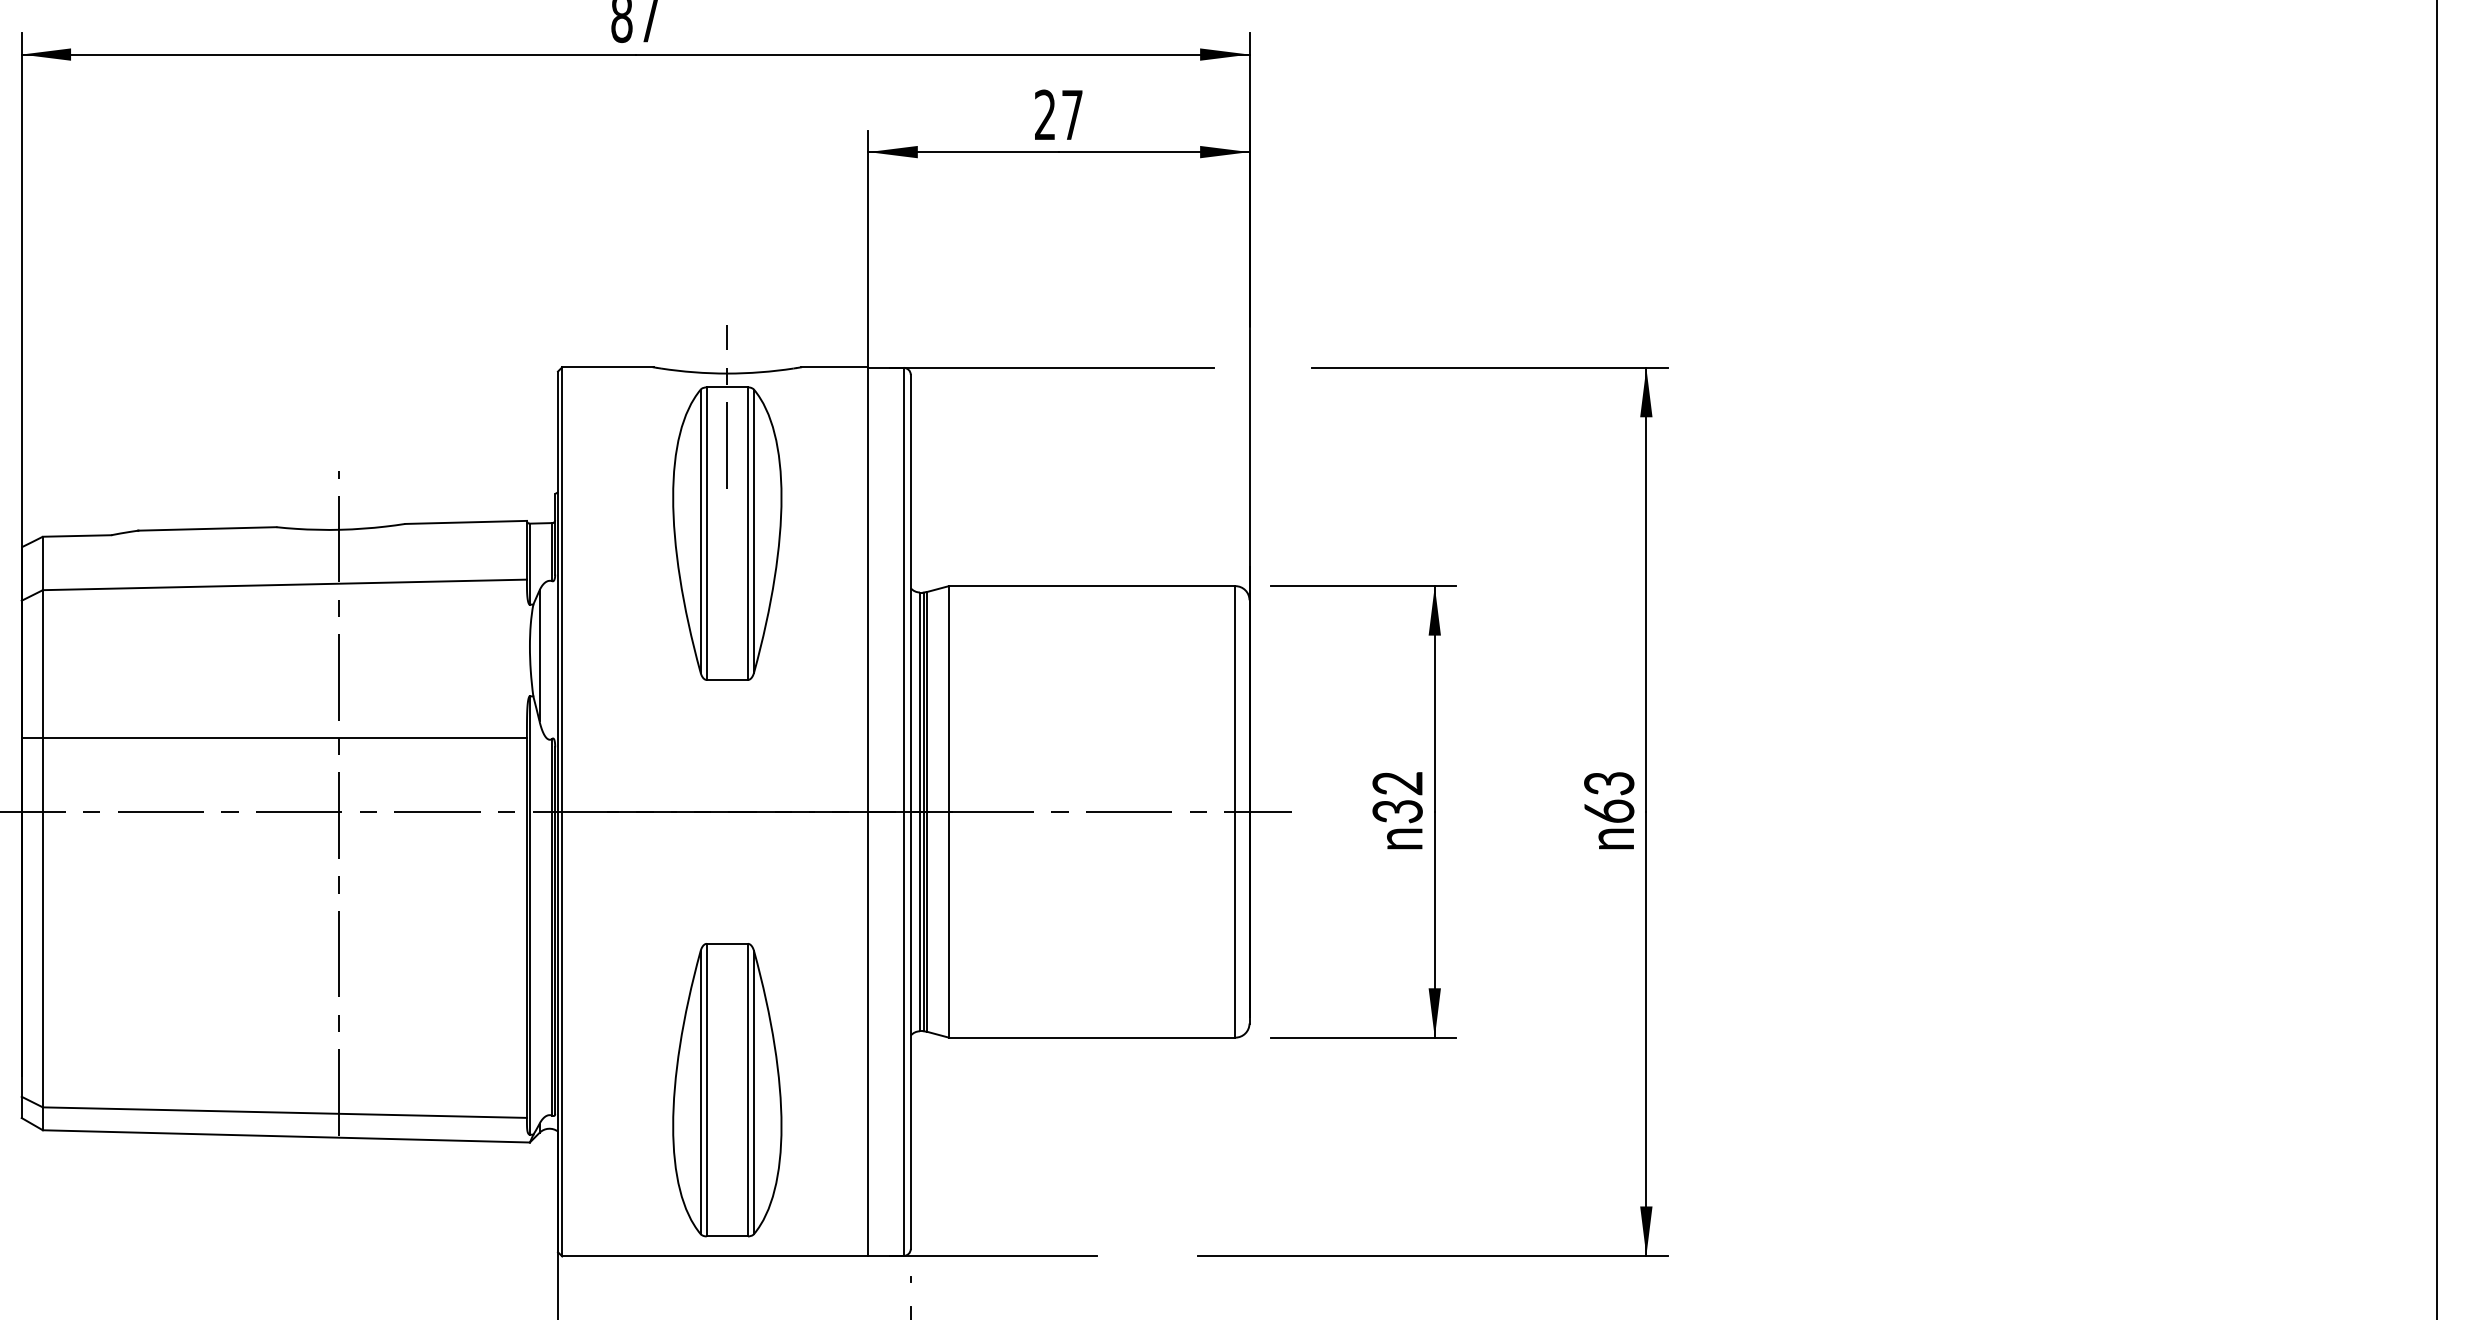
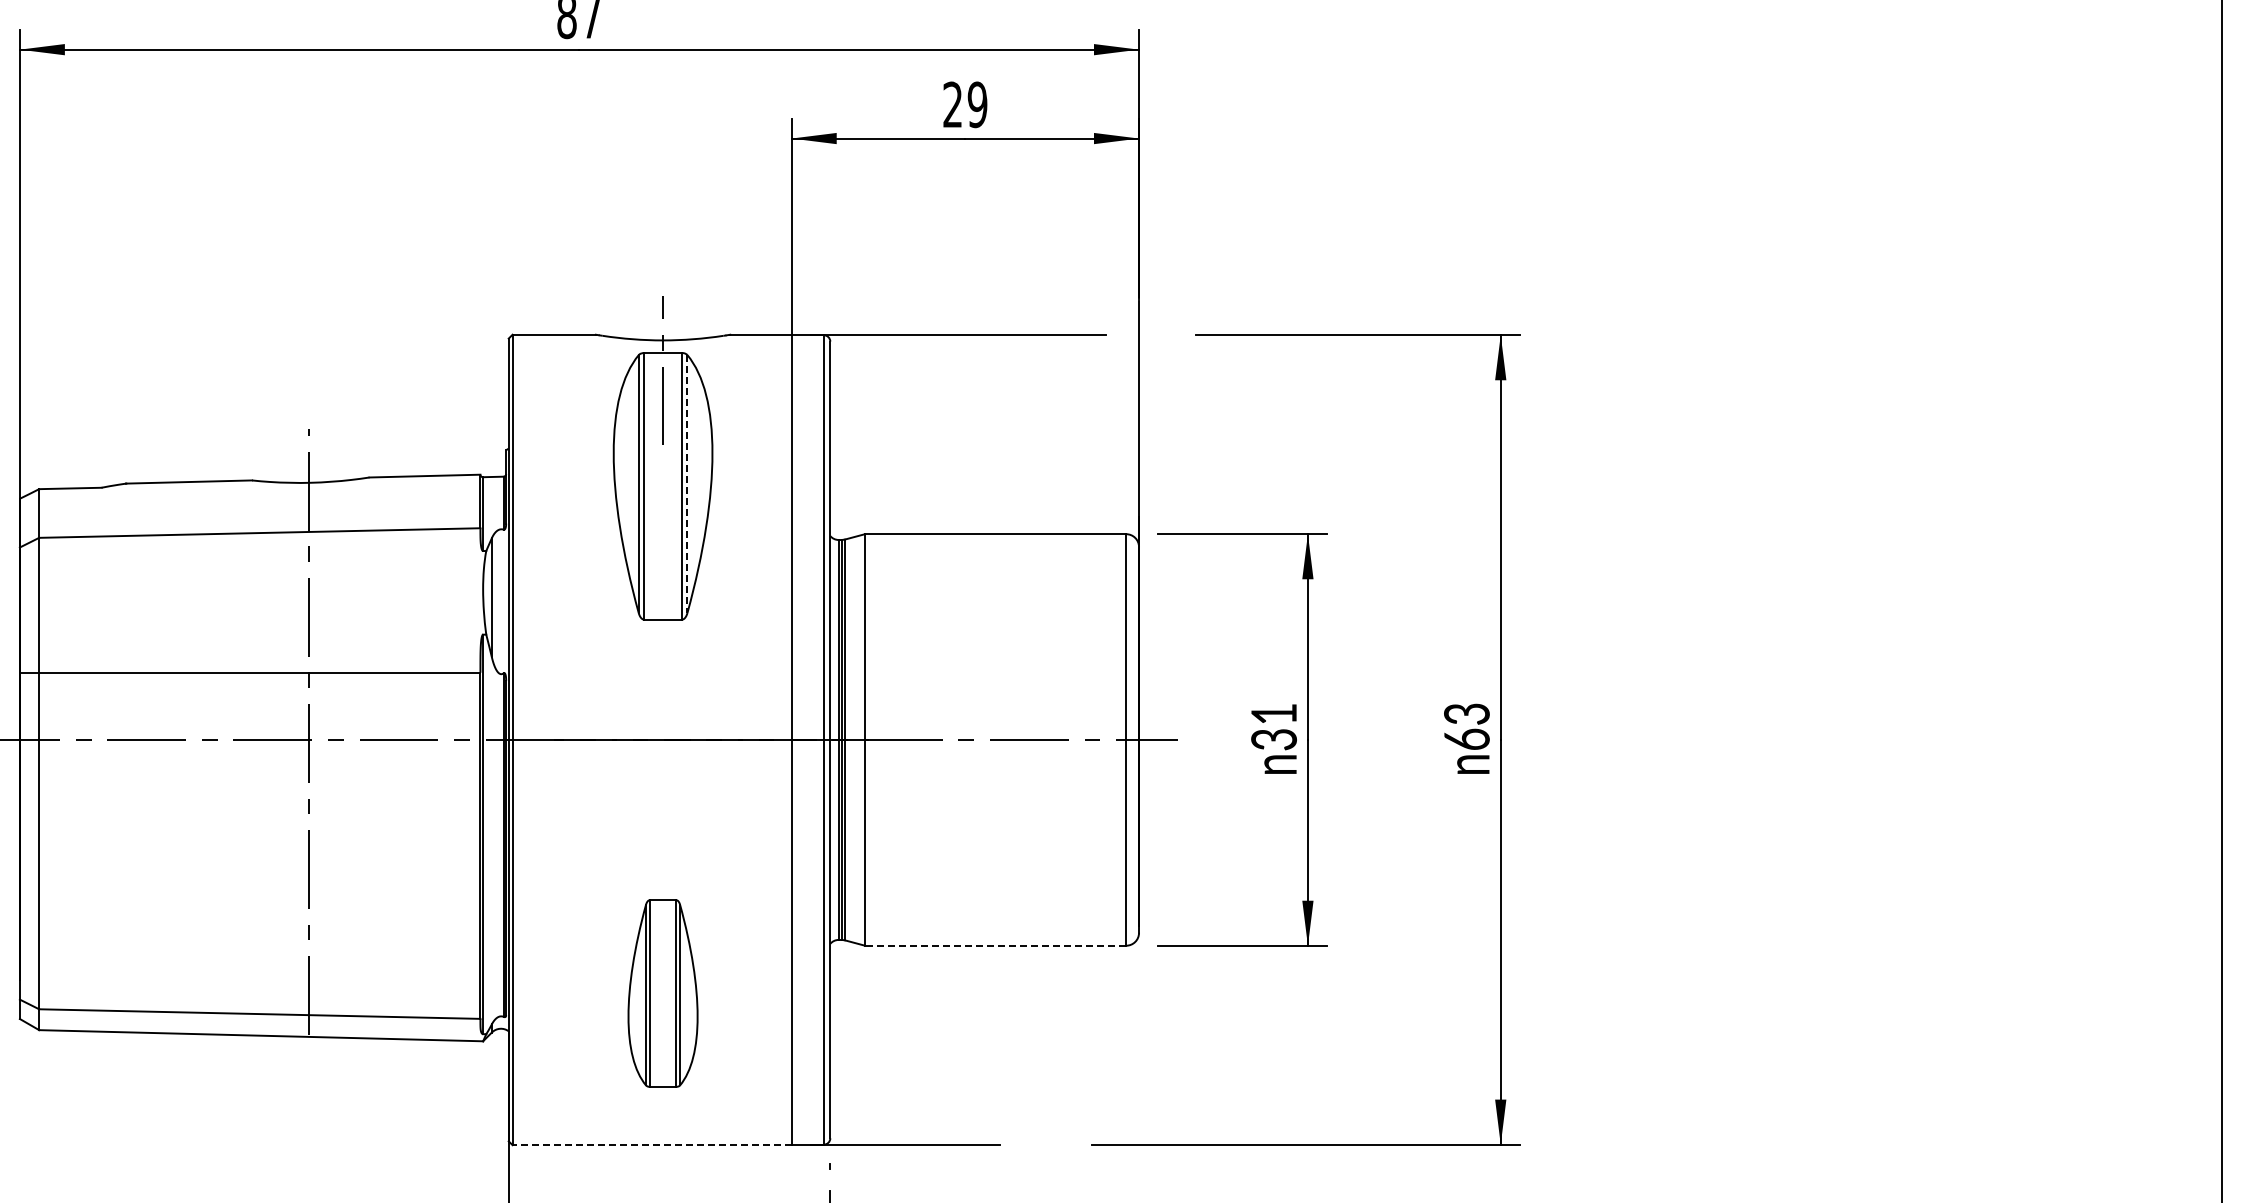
text: (1072, 114) -> (977, 104), 27 -> 29
line: (754, 531) -> (687, 484), solid -> dashed
text: (1397, 782) -> (1273, 713), 32 -> 31
line: (1092, 1037) -> (995, 945), solid -> dashed
part: (726, 1090) -> (662, 993), size x0.7
line: (715, 1256) -> (652, 1145), solid -> dashed

